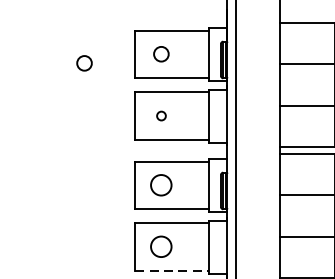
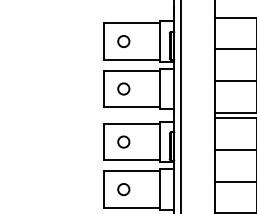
circle: (84, 63) -> (64, 48), removed
circle: (160, 115) -> (123, 88), size x1.67
circle: (160, 184) -> (123, 141), size x0.71
circle: (160, 246) -> (123, 189), size x0.71
line: (172, 270) -> (132, 207), dashed -> solid

